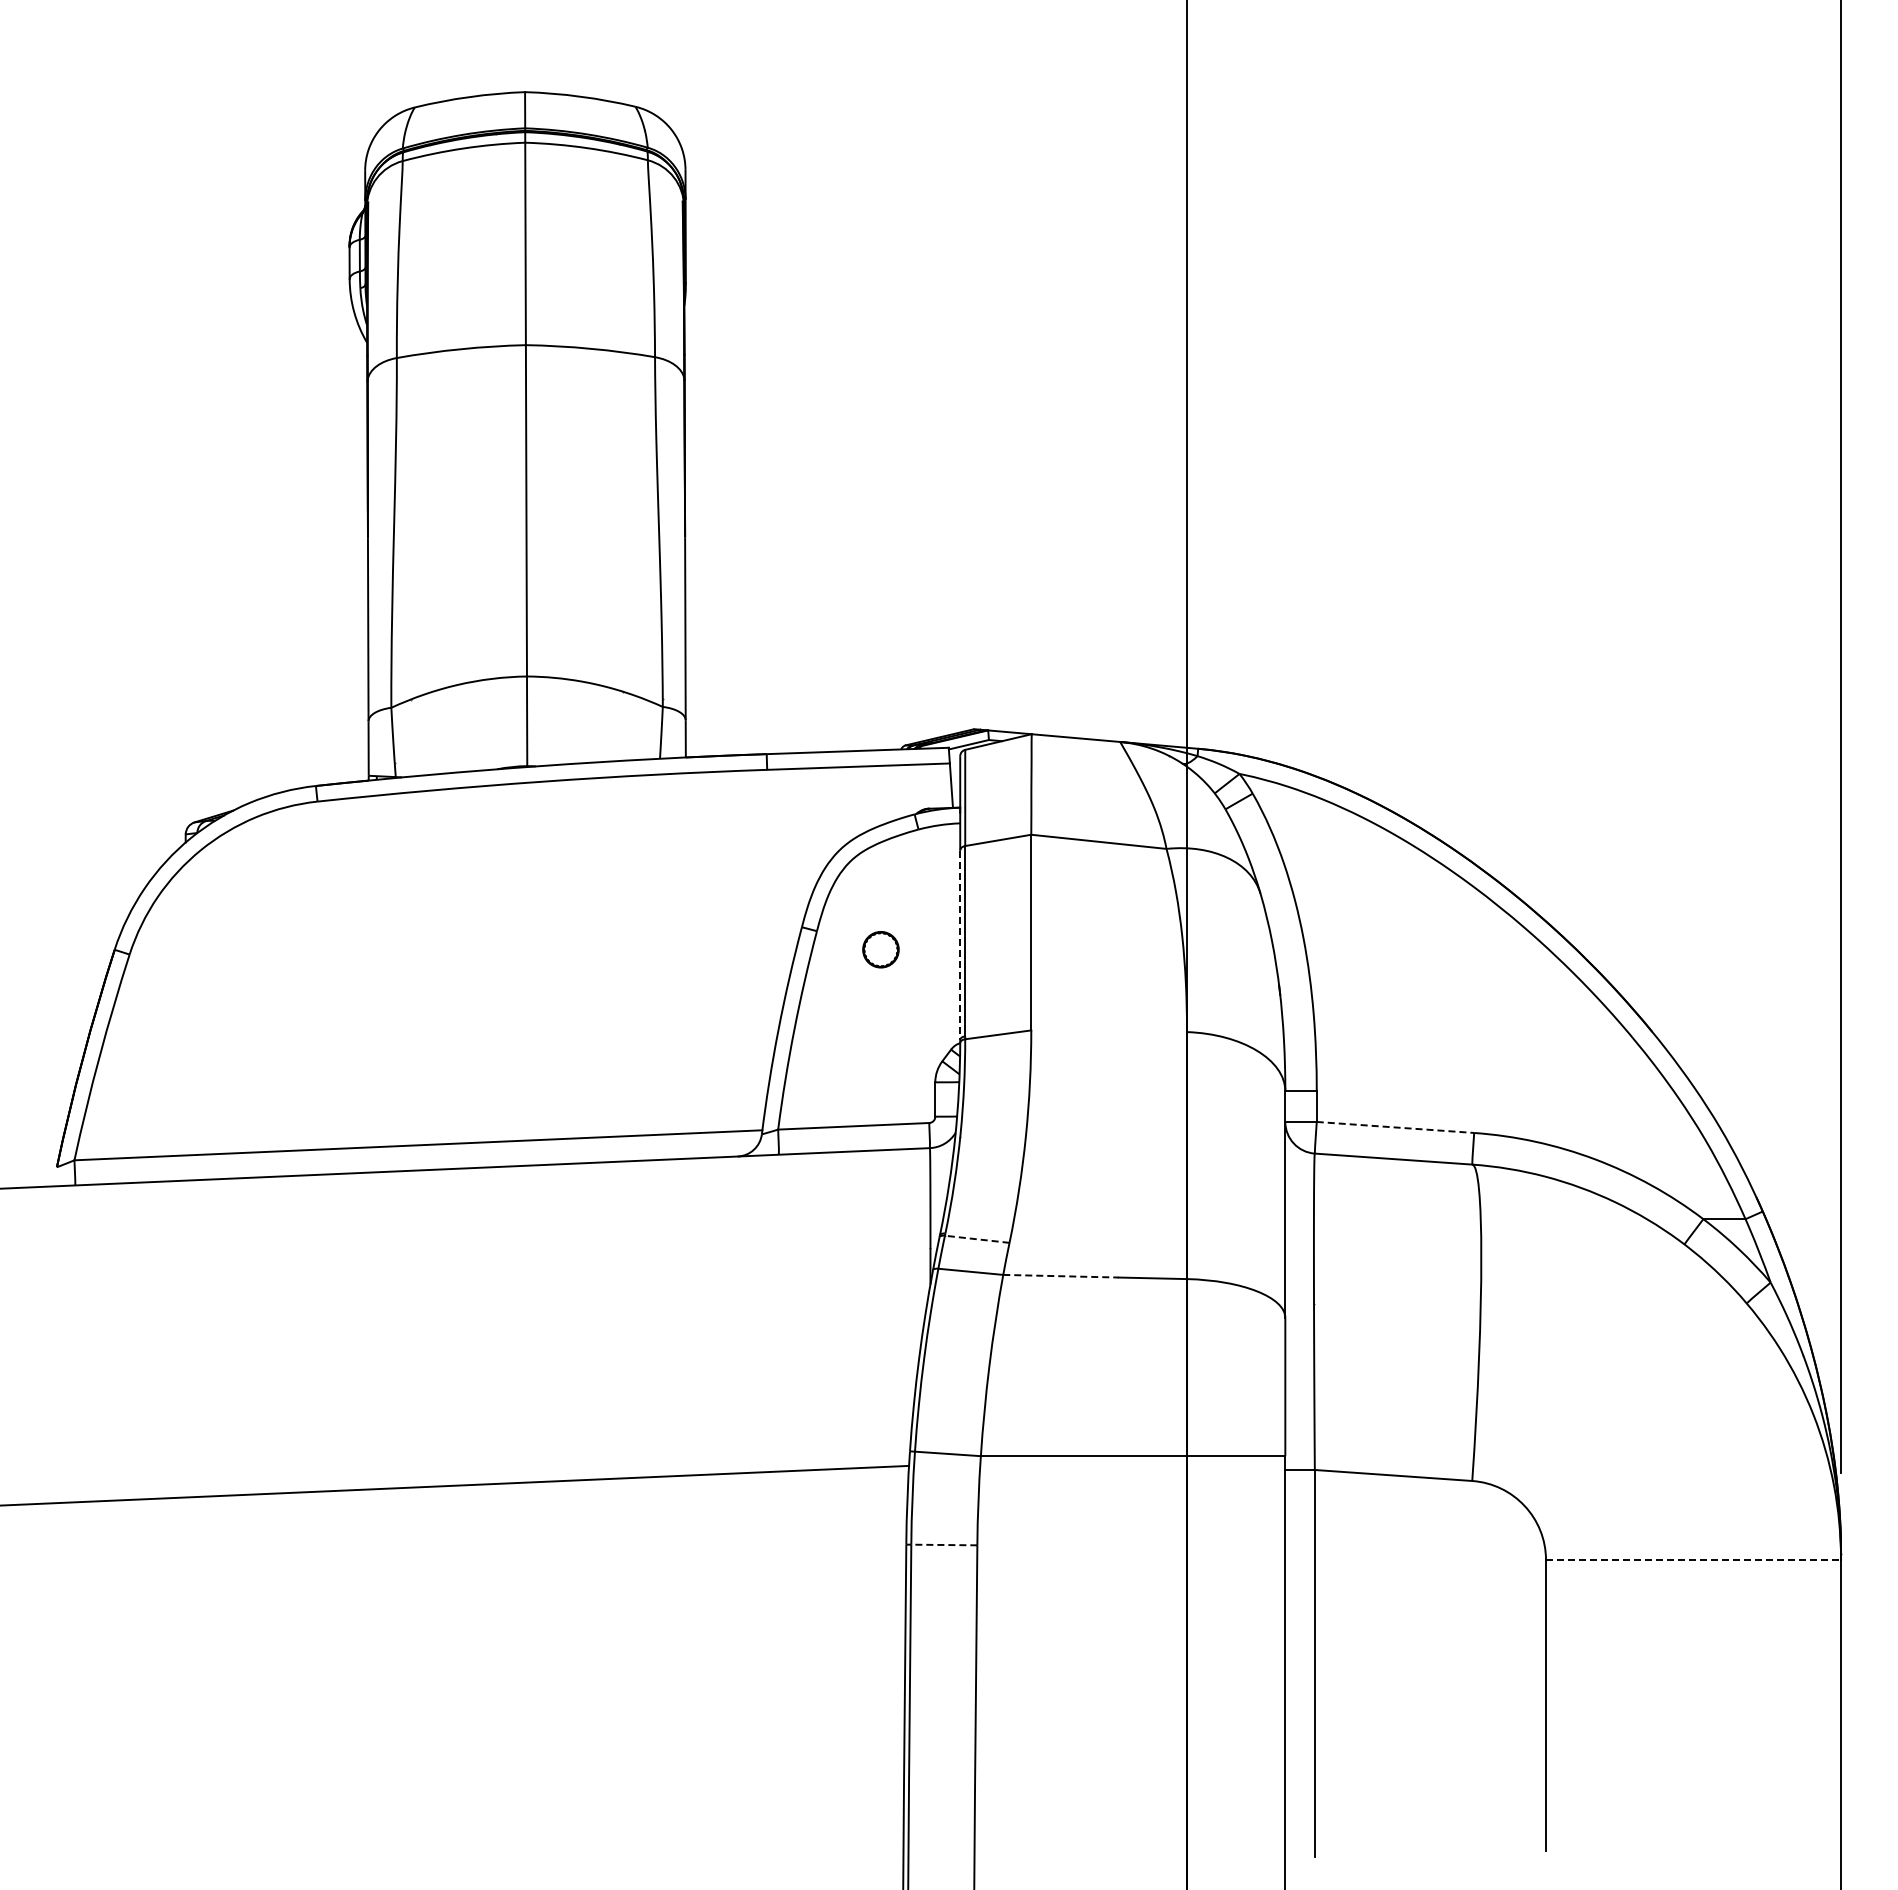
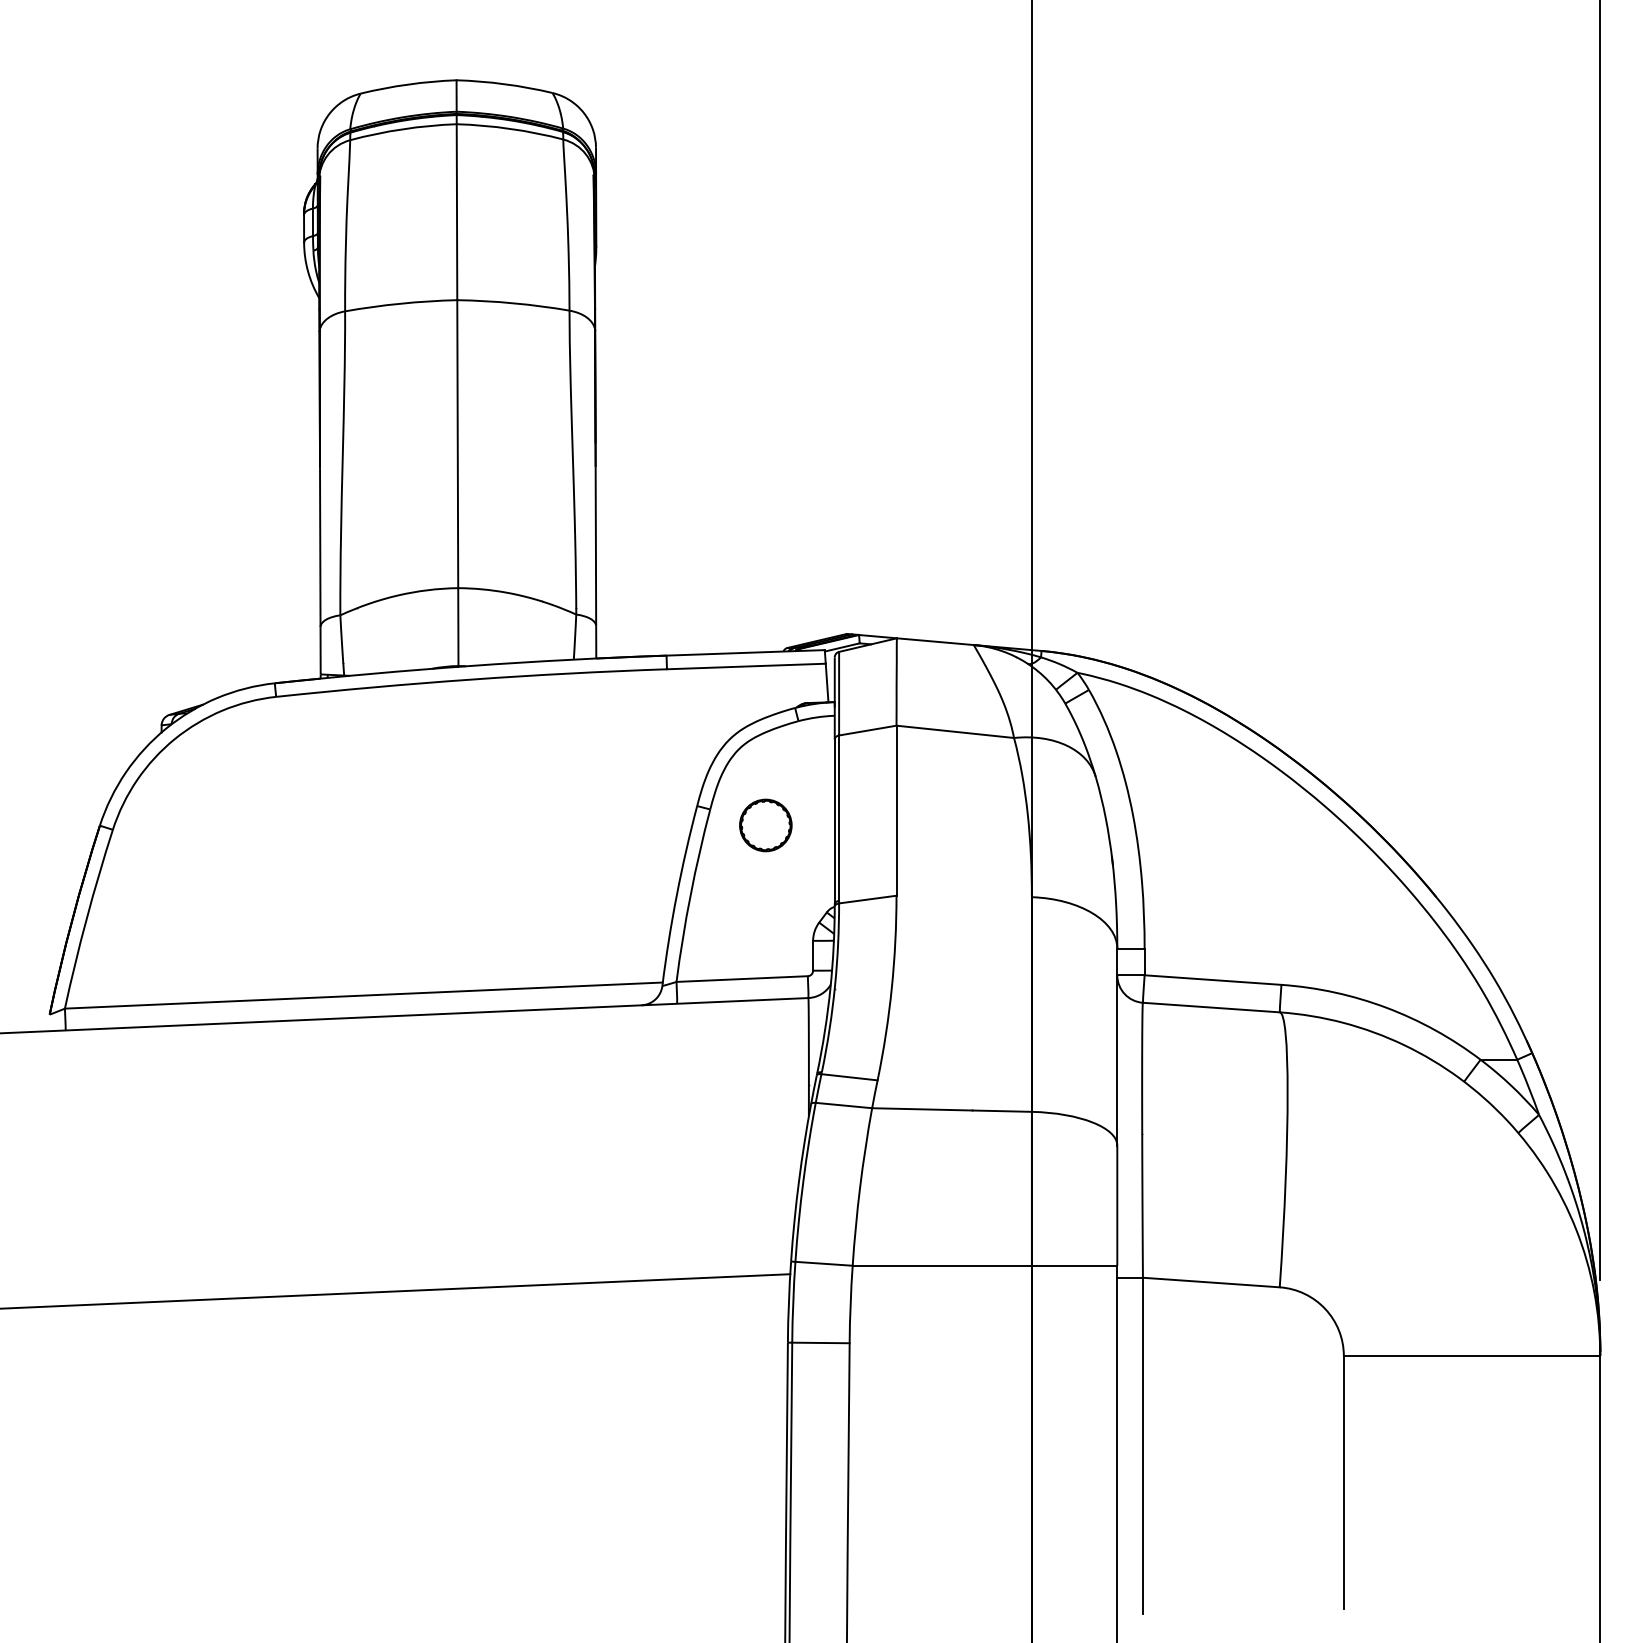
line: (960, 945) -> (834, 821), dashed -> solid
part: (880, 949) -> (765, 825), size x1.67
line: (1395, 1127) -> (1213, 980), dashed -> solid
line: (976, 1239) -> (848, 1077), dashed -> solid
line: (1061, 1276) -> (922, 1109), dashed -> solid
line: (943, 1545) -> (820, 1343), dashed -> solid
line: (1693, 1560) -> (1472, 1356), dashed -> solid

